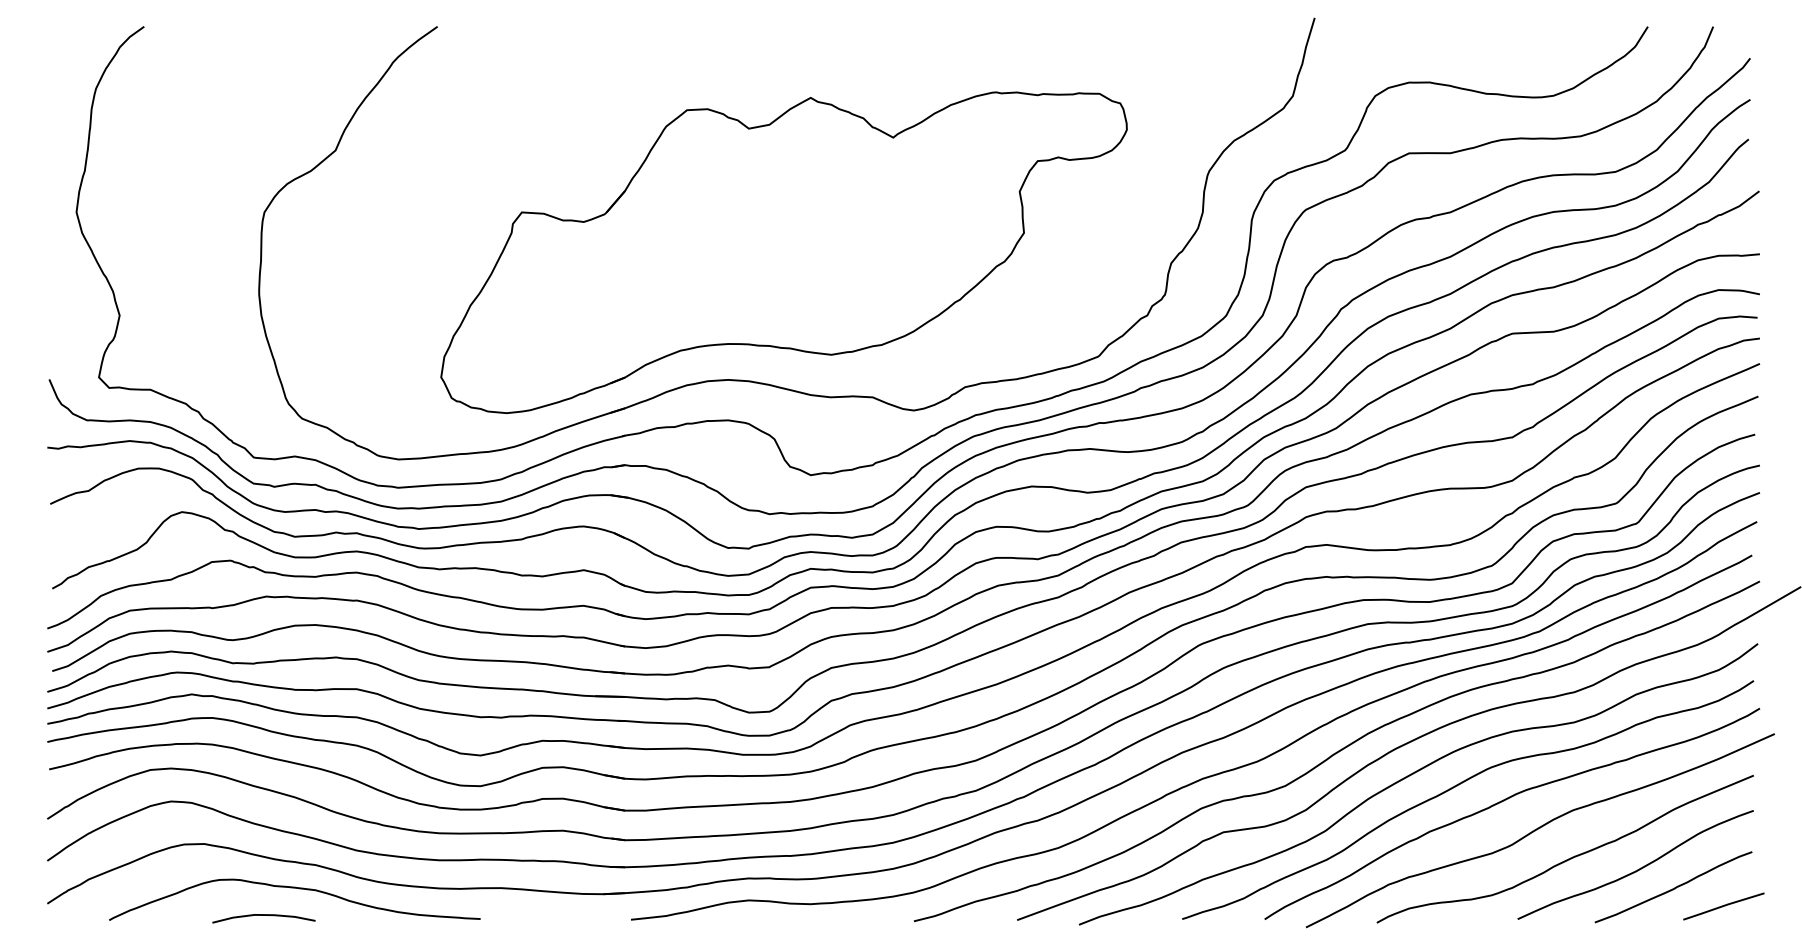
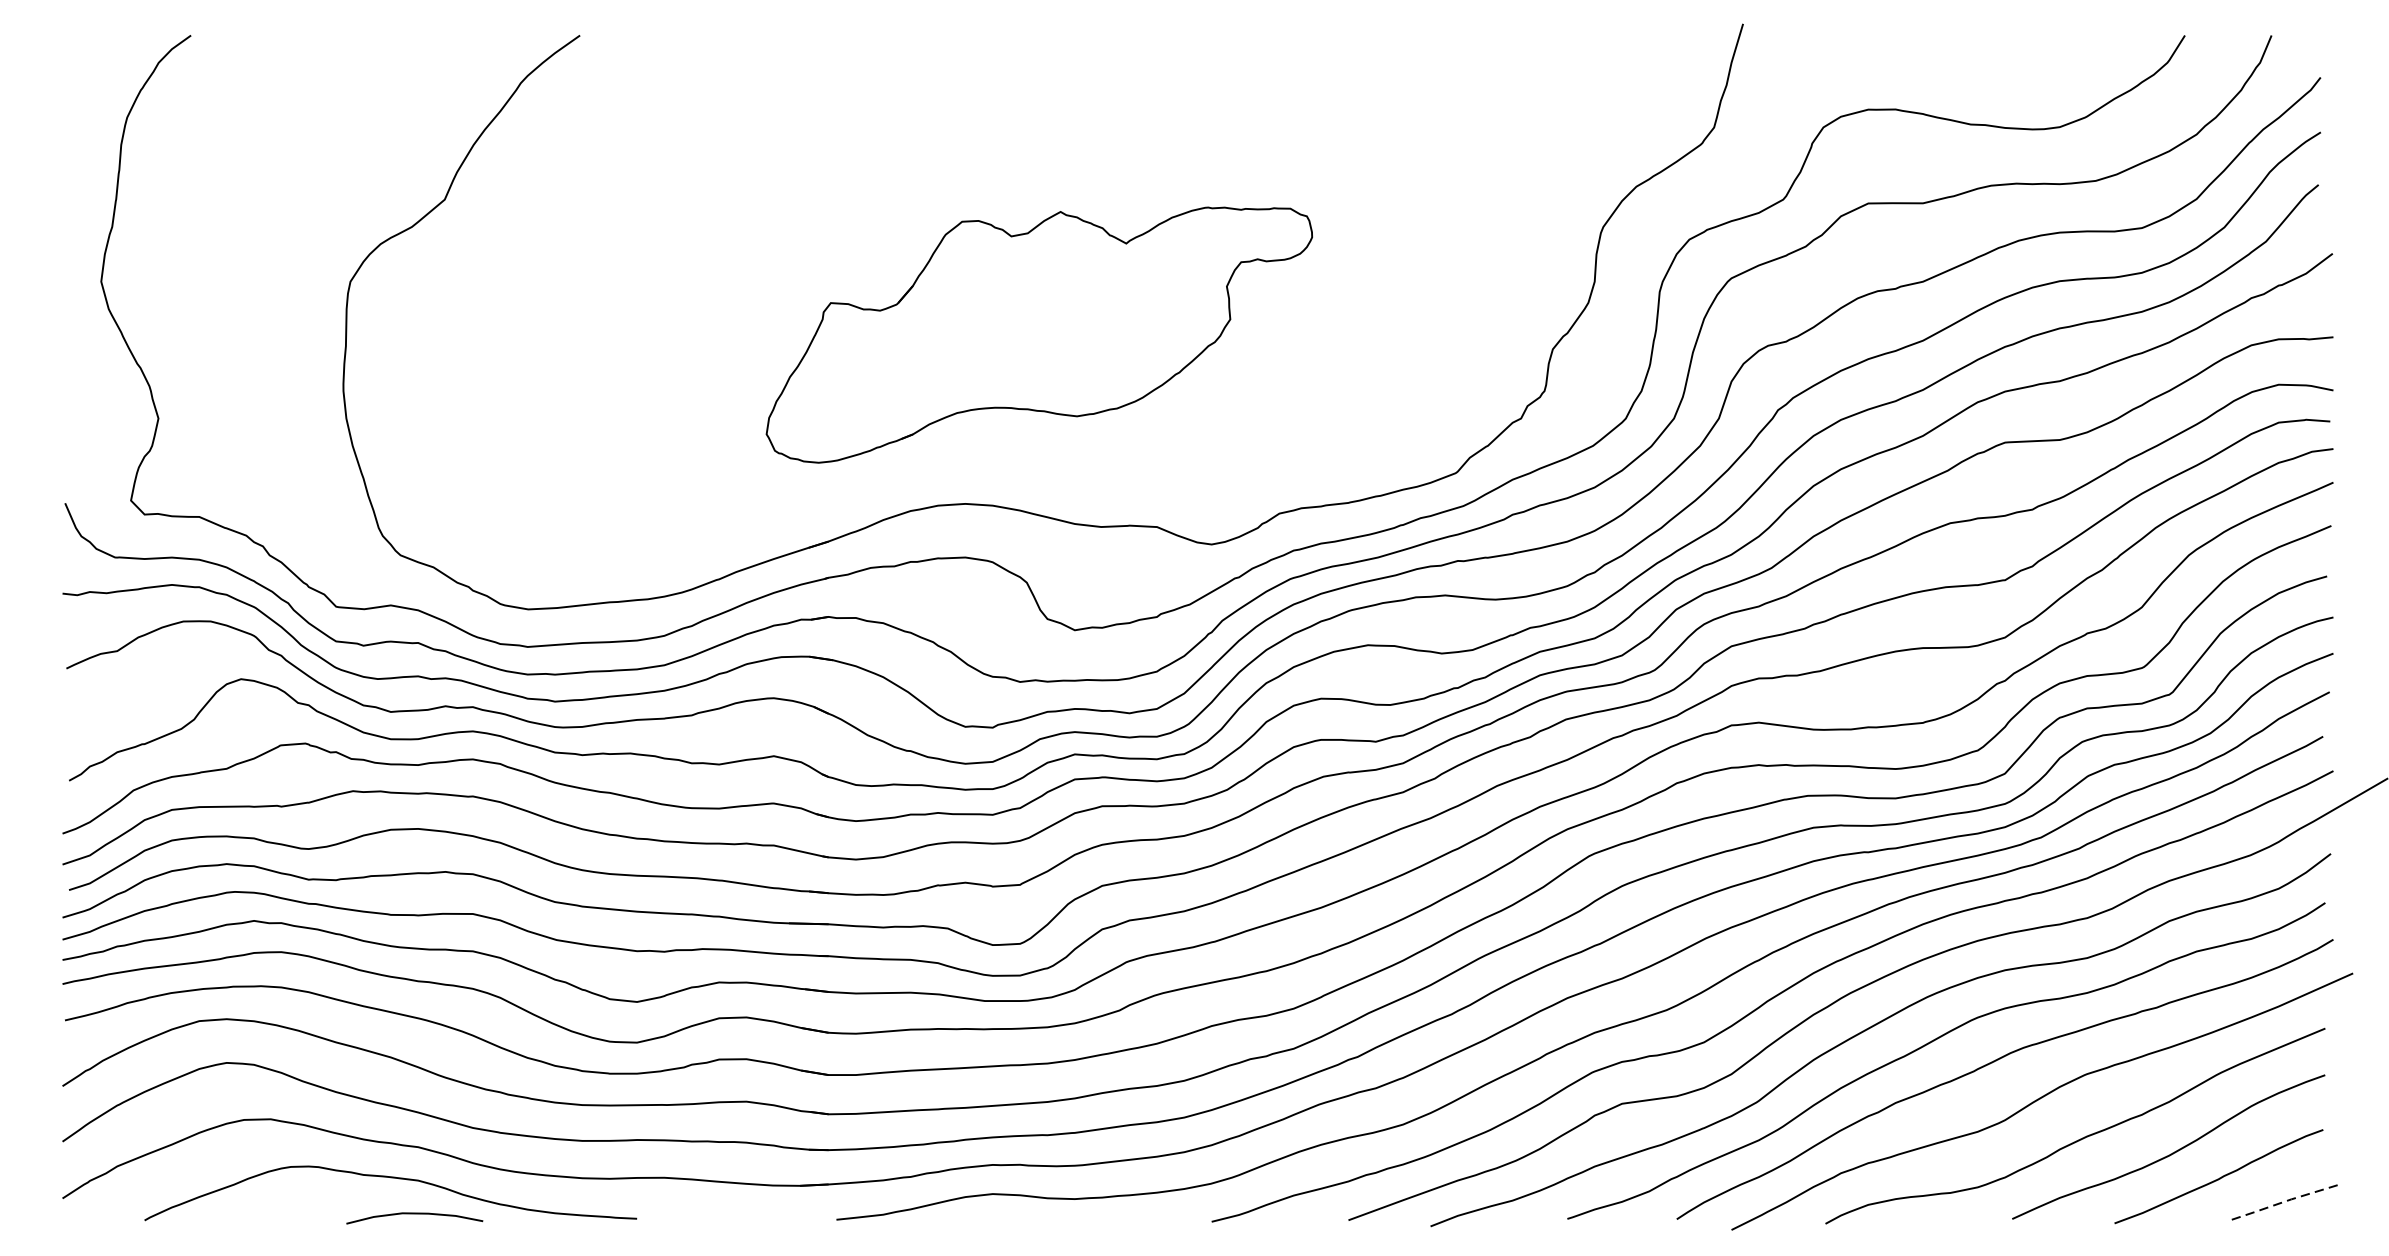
part: (783, 252) -> (1038, 334), size x0.6
line: (1723, 906) -> (2285, 1202), solid -> dashed
curve: (263, 915) -> (414, 1214), moved

